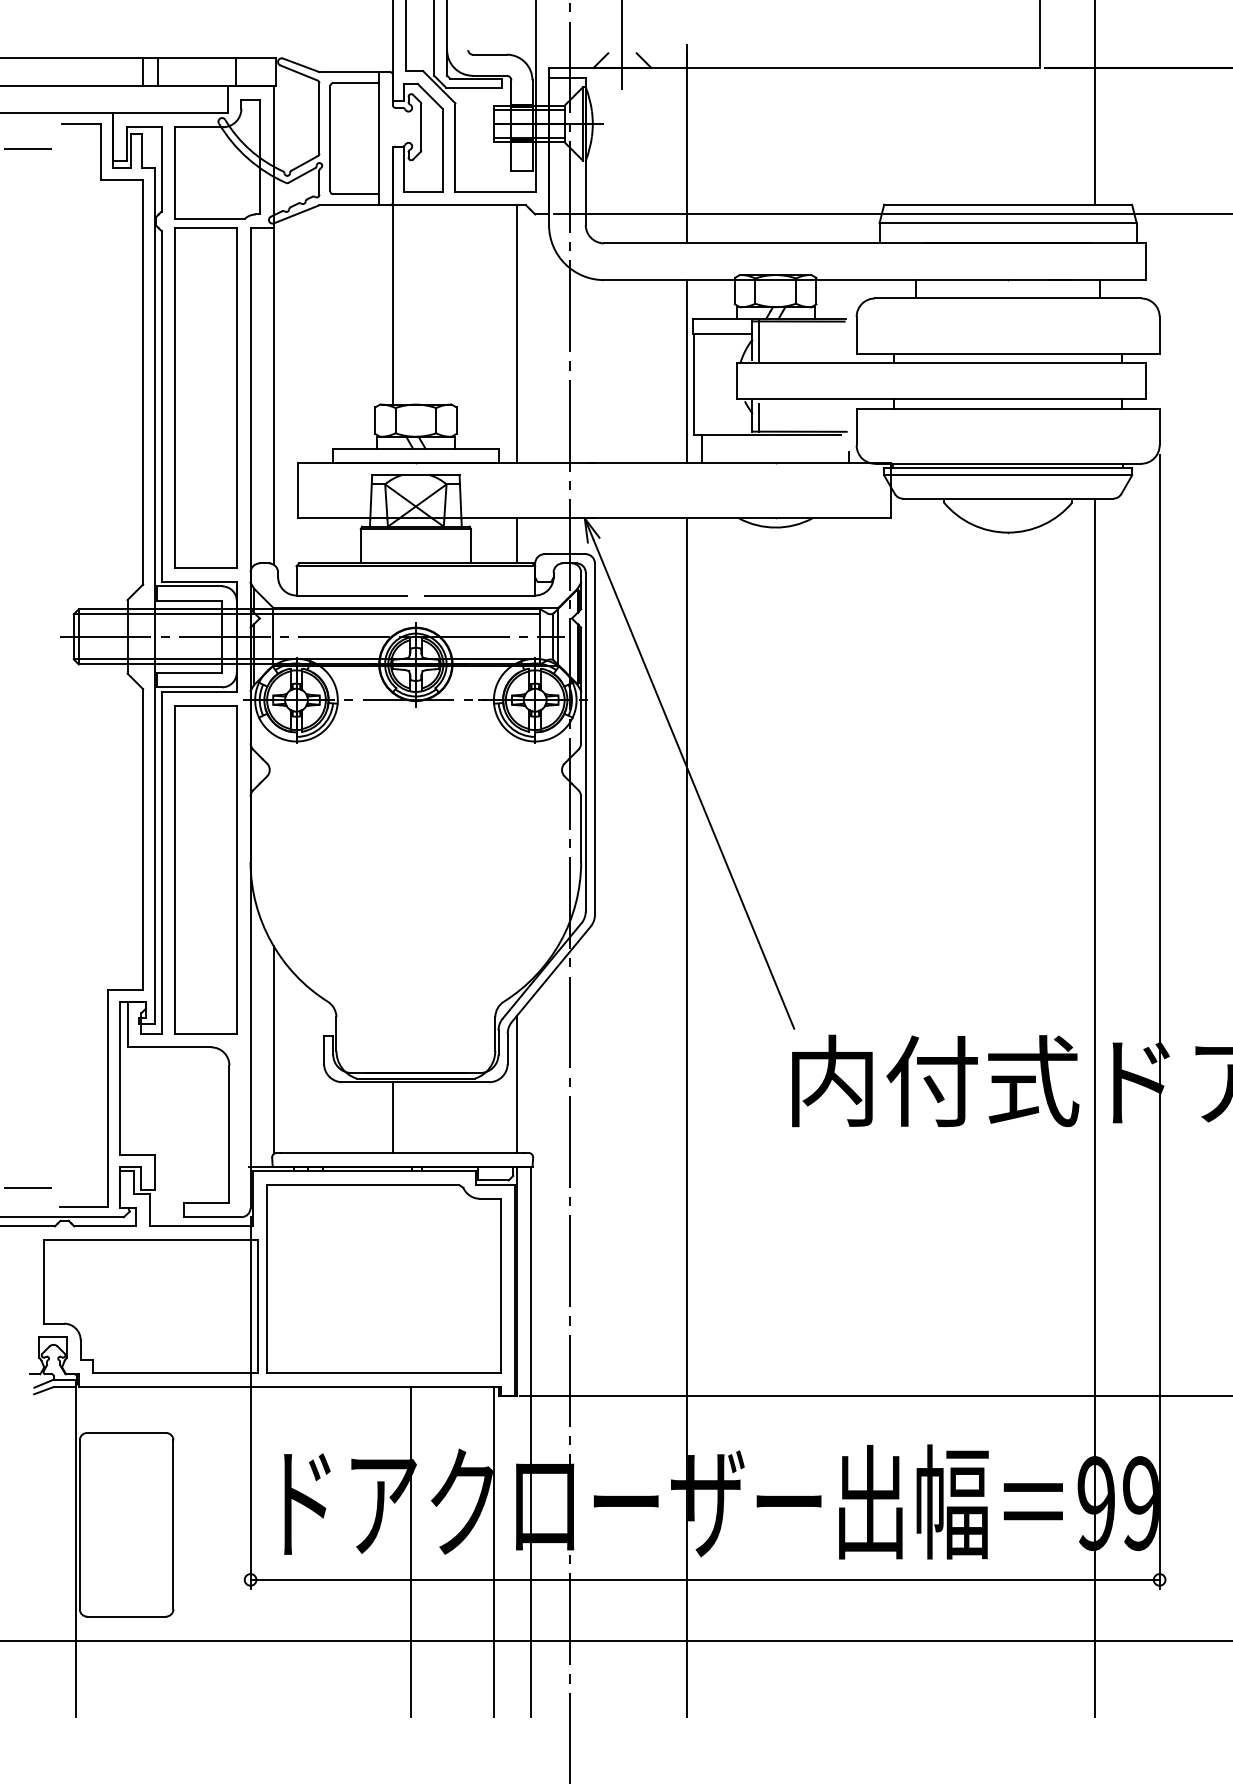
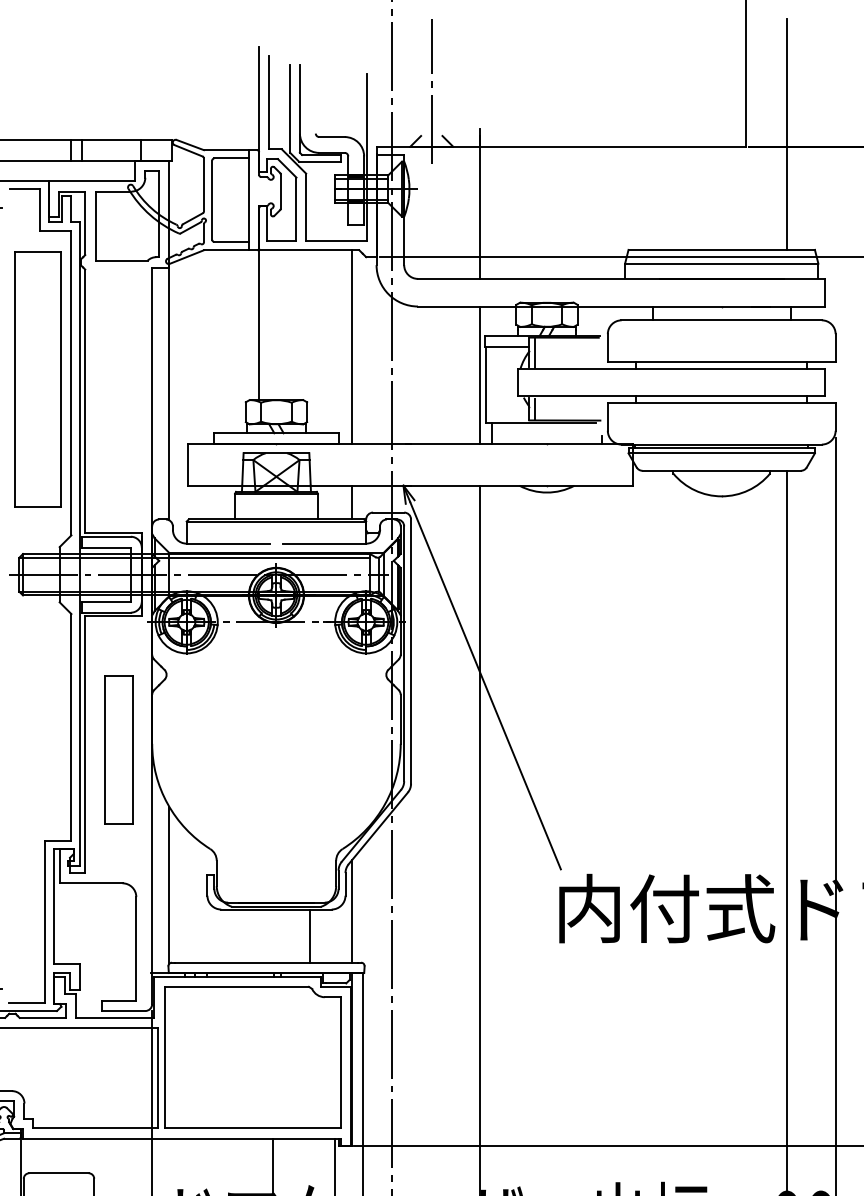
part: (205, 397) -> (37, 378), moved
part: (205, 869) -> (118, 749), size x0.6
line: (392, 1117) -> (309, 936), moved

